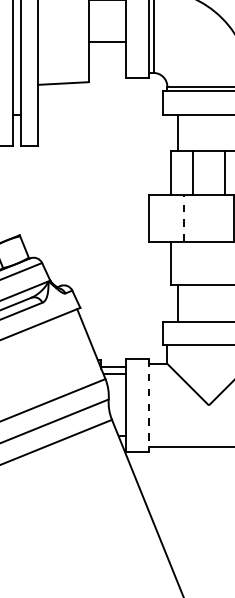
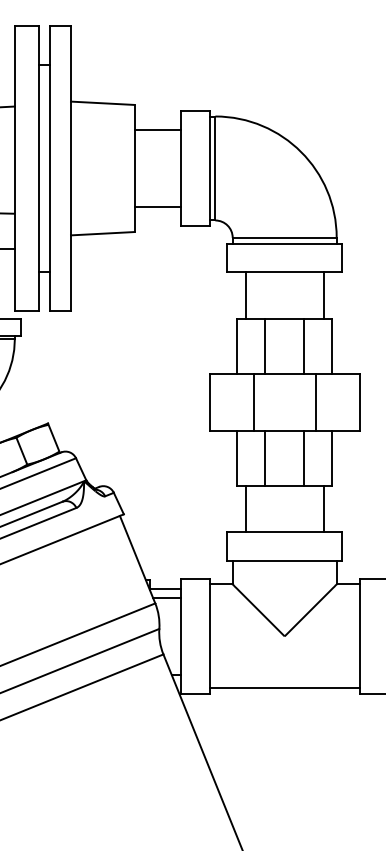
line: (107, 42) -> (157, 207), moved
line: (183, 218) -> (253, 402), dashed -> solid
line: (192, 263) -> (264, 458), added
line: (224, 263) -> (304, 458), added
line: (148, 405) -> (209, 636), dashed -> solid

